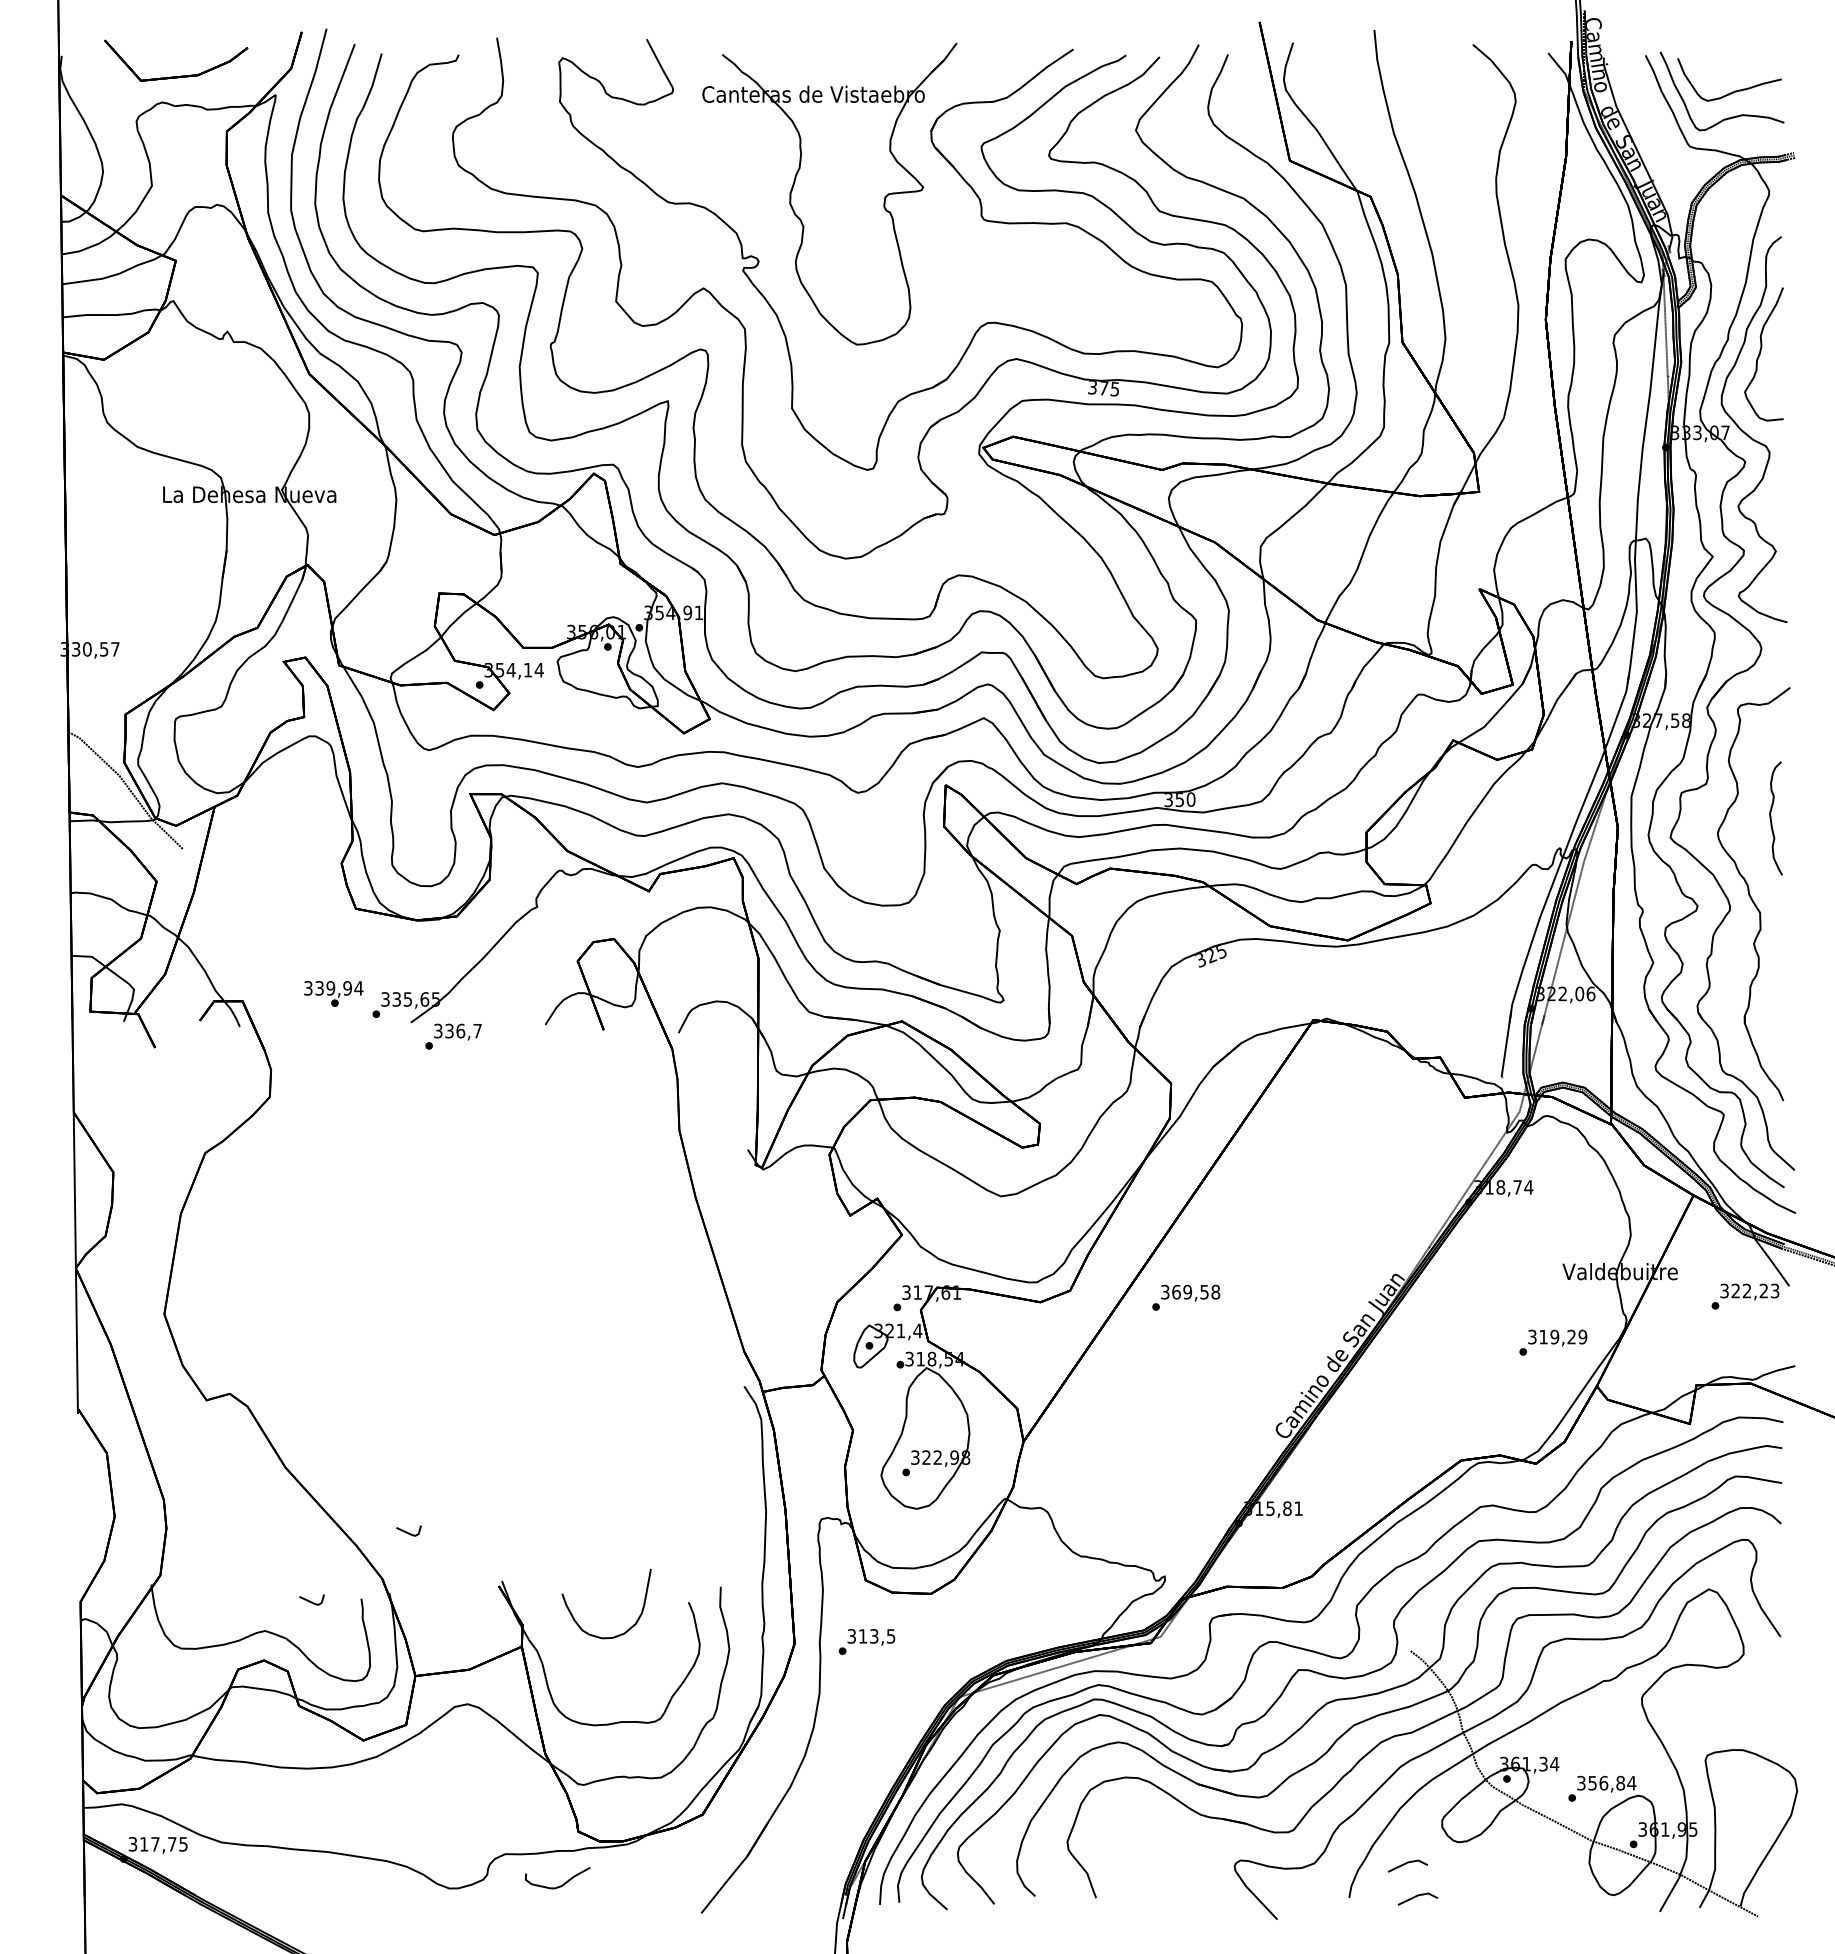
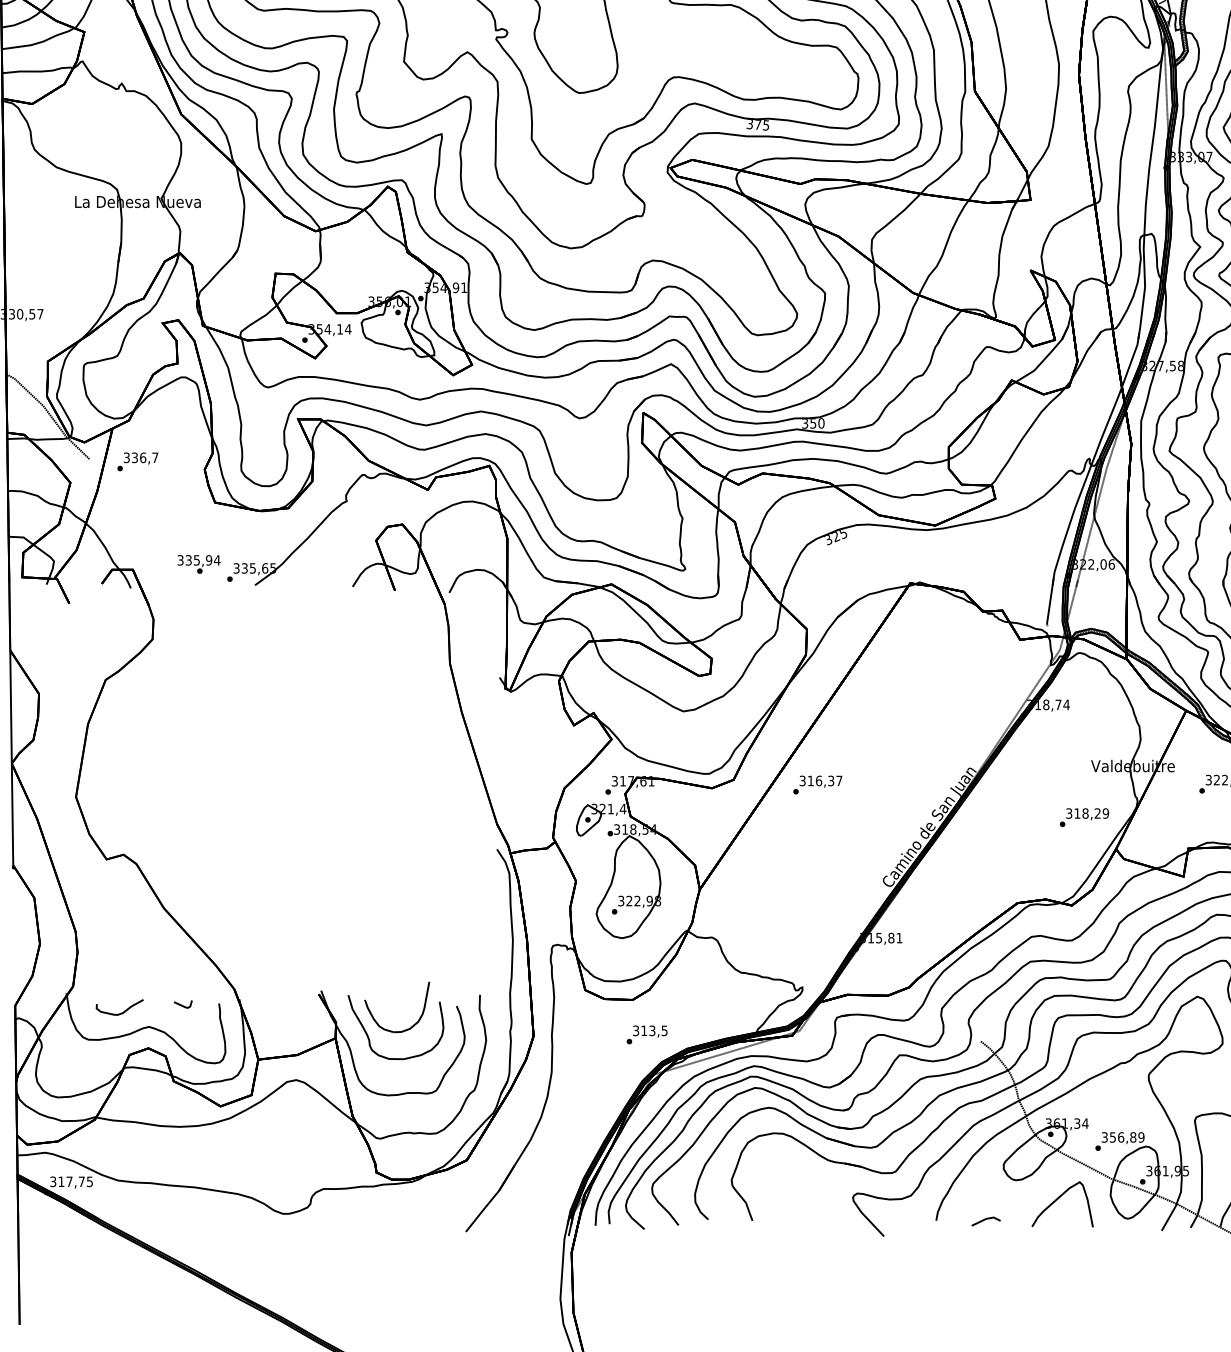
text: (330, 988) -> (196, 560), 339,94 -> 335,94
text: (453, 1036) -> (137, 461), moved
text: (1196, 1291) -> (825, 780), 369,58 -> 316,37
text: (1554, 1337) -> (1085, 813), 319,29 -> 318,29
line: (407, 1531) -> (252, 954), removed
text: (866, 1641) -> (646, 1034), moved
part: (568, 1646) -> (369, 1038), added
text: (1631, 1782) -> (1141, 1136), 356,84 -> 356,89
line: (1406, 1864) -> (977, 1196), removed
curve: (1518, 1867) -> (1059, 1198), added
curve: (559, 1885) -> (121, 1012), moved

